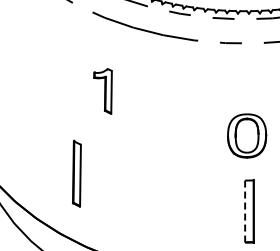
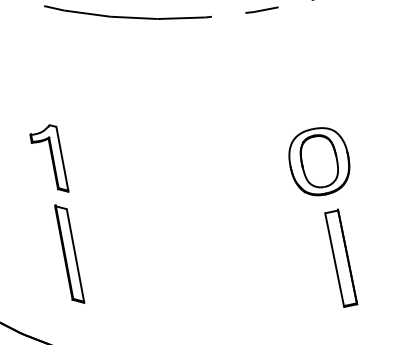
part: (102, 91) -> (48, 160), moved
part: (247, 135) -> (319, 160), moved
line: (245, 212) -> (335, 261), dashed -> solid

